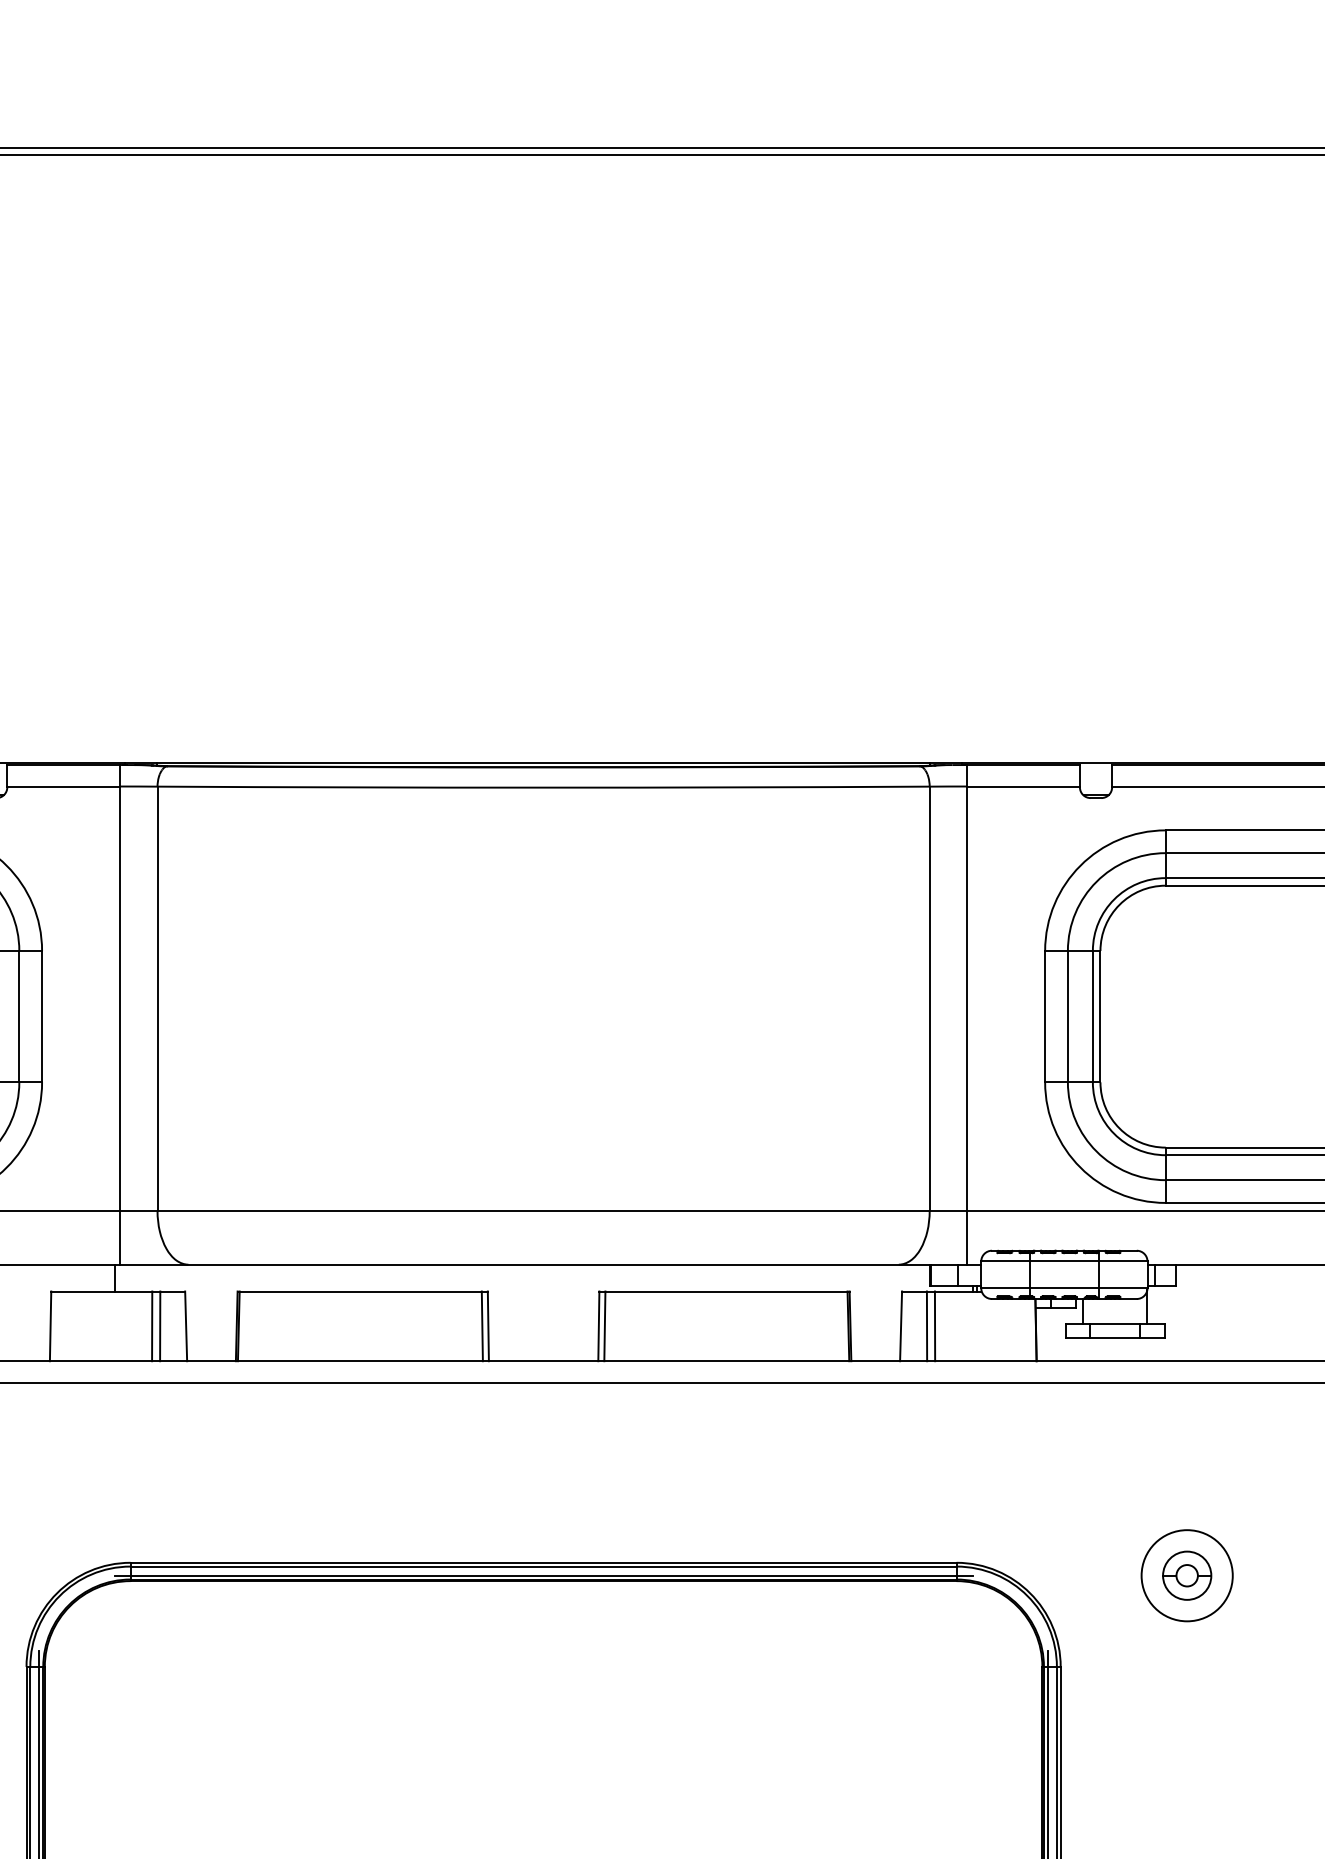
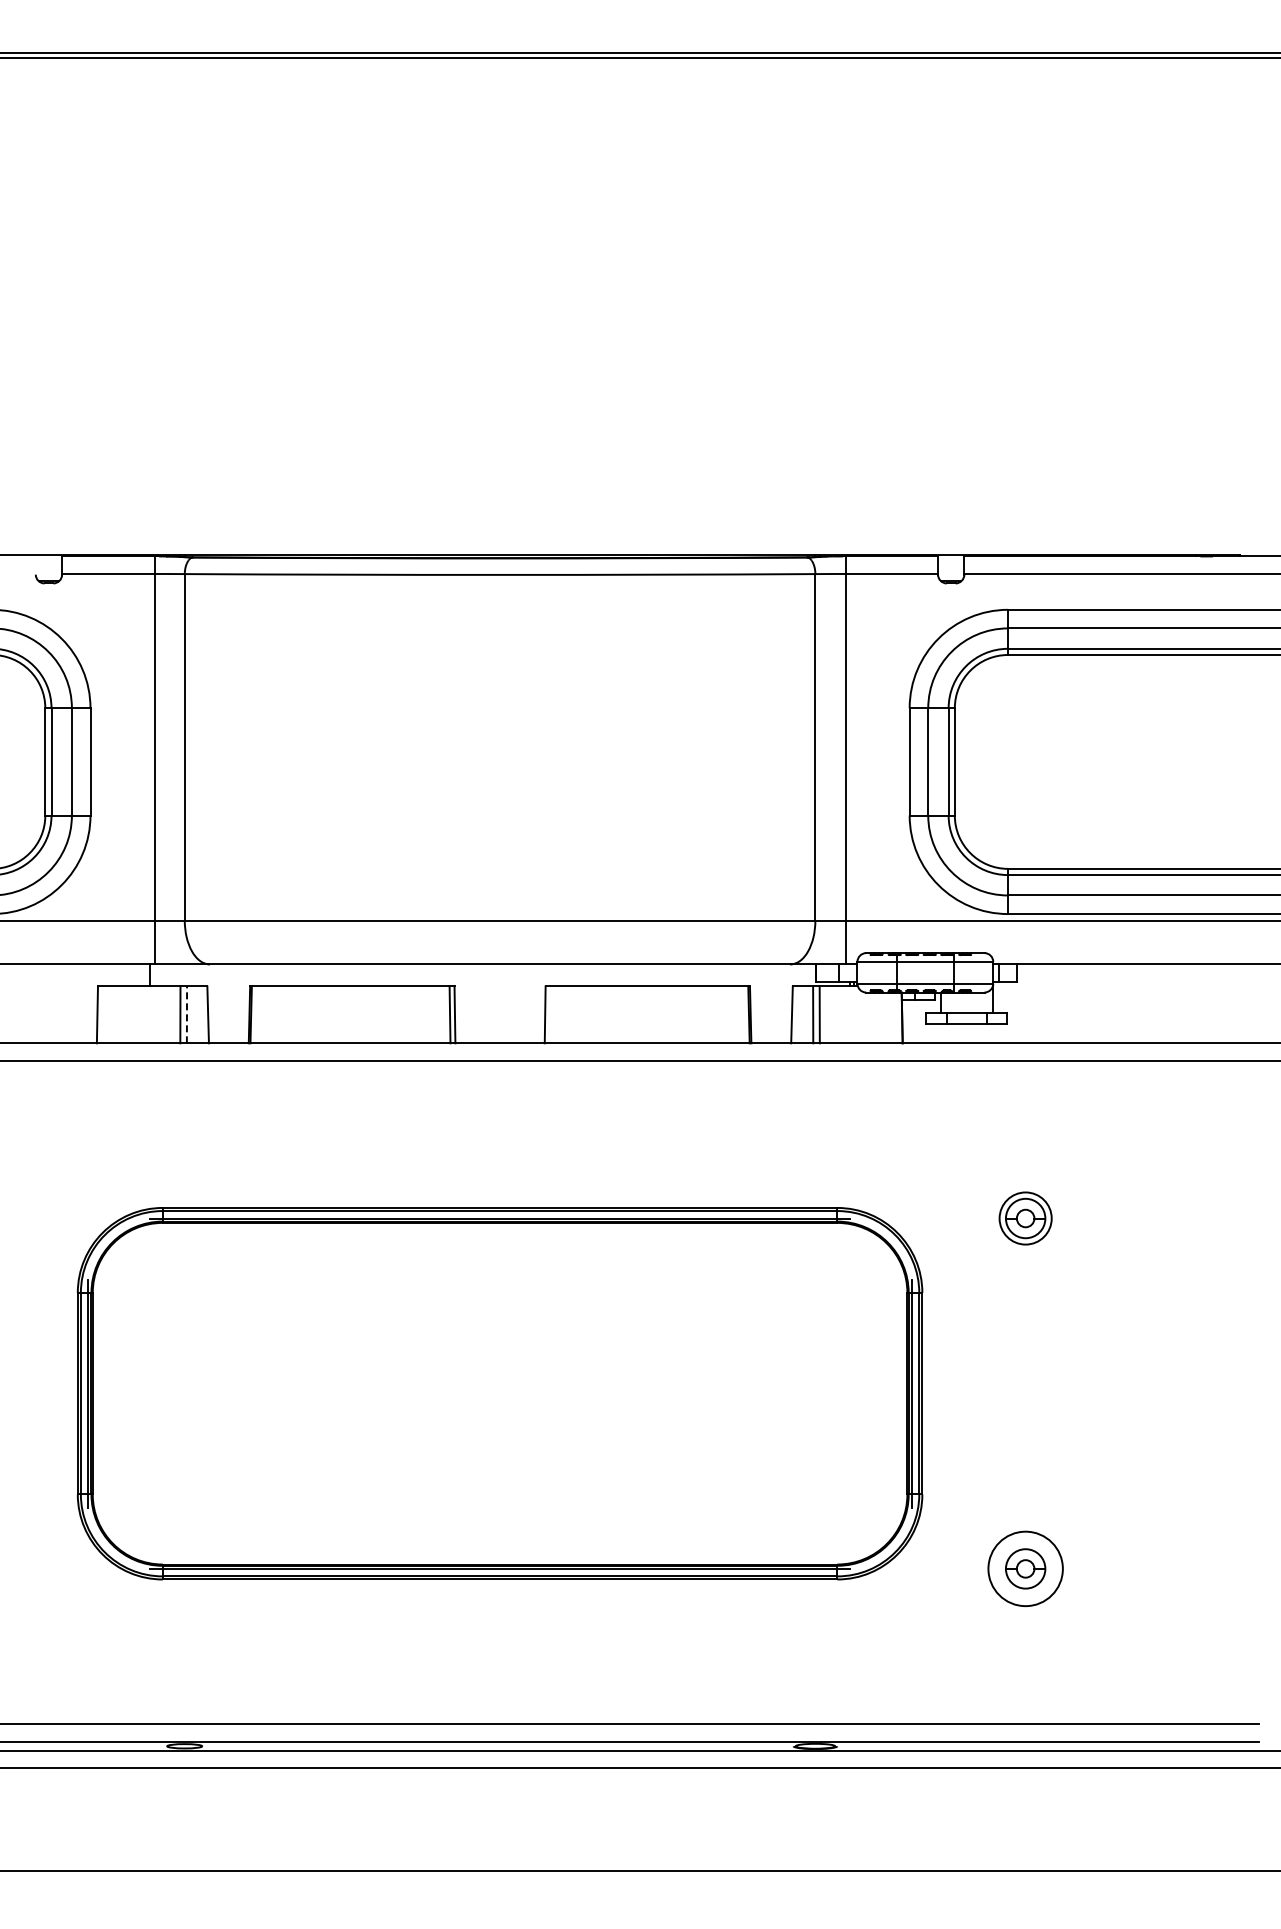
line: (159, 1325) -> (186, 1014), solid -> dashed
line: (604, 1325) -> (549, 1014), removed
circle: (1186, 1575) -> (1025, 1218), size x0.7

